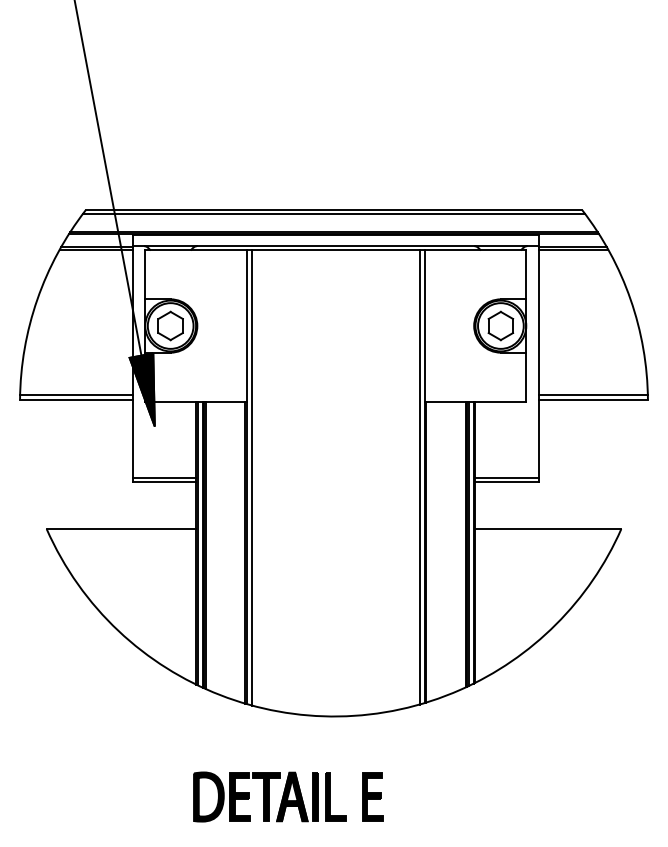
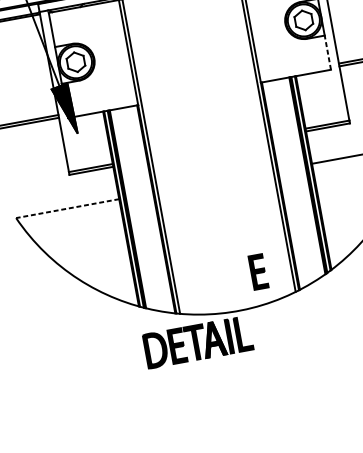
line: (526, 377) -> (328, 52), solid -> dashed
line: (121, 529) -> (67, 208), solid -> dashed
part: (269, 796) -> (197, 341), moved
part: (372, 796) -> (258, 271), moved

